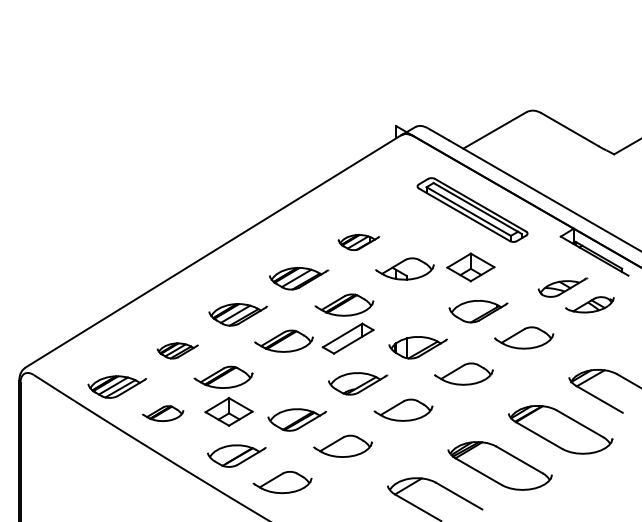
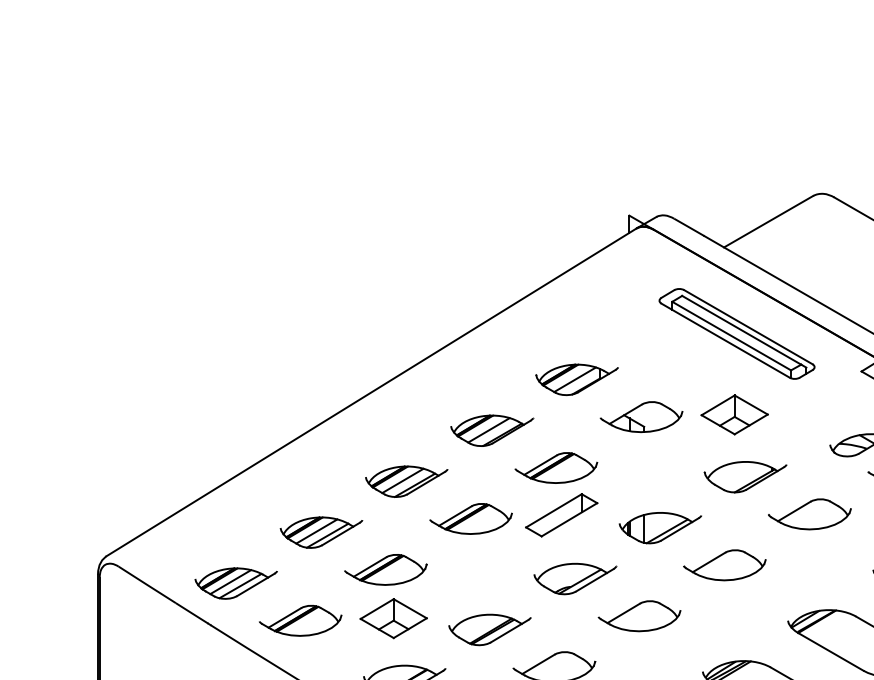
part: (358, 242) -> (576, 379), size x1.43
part: (177, 350) -> (321, 531), size x1.43
part: (162, 413) -> (299, 620), size x1.43

